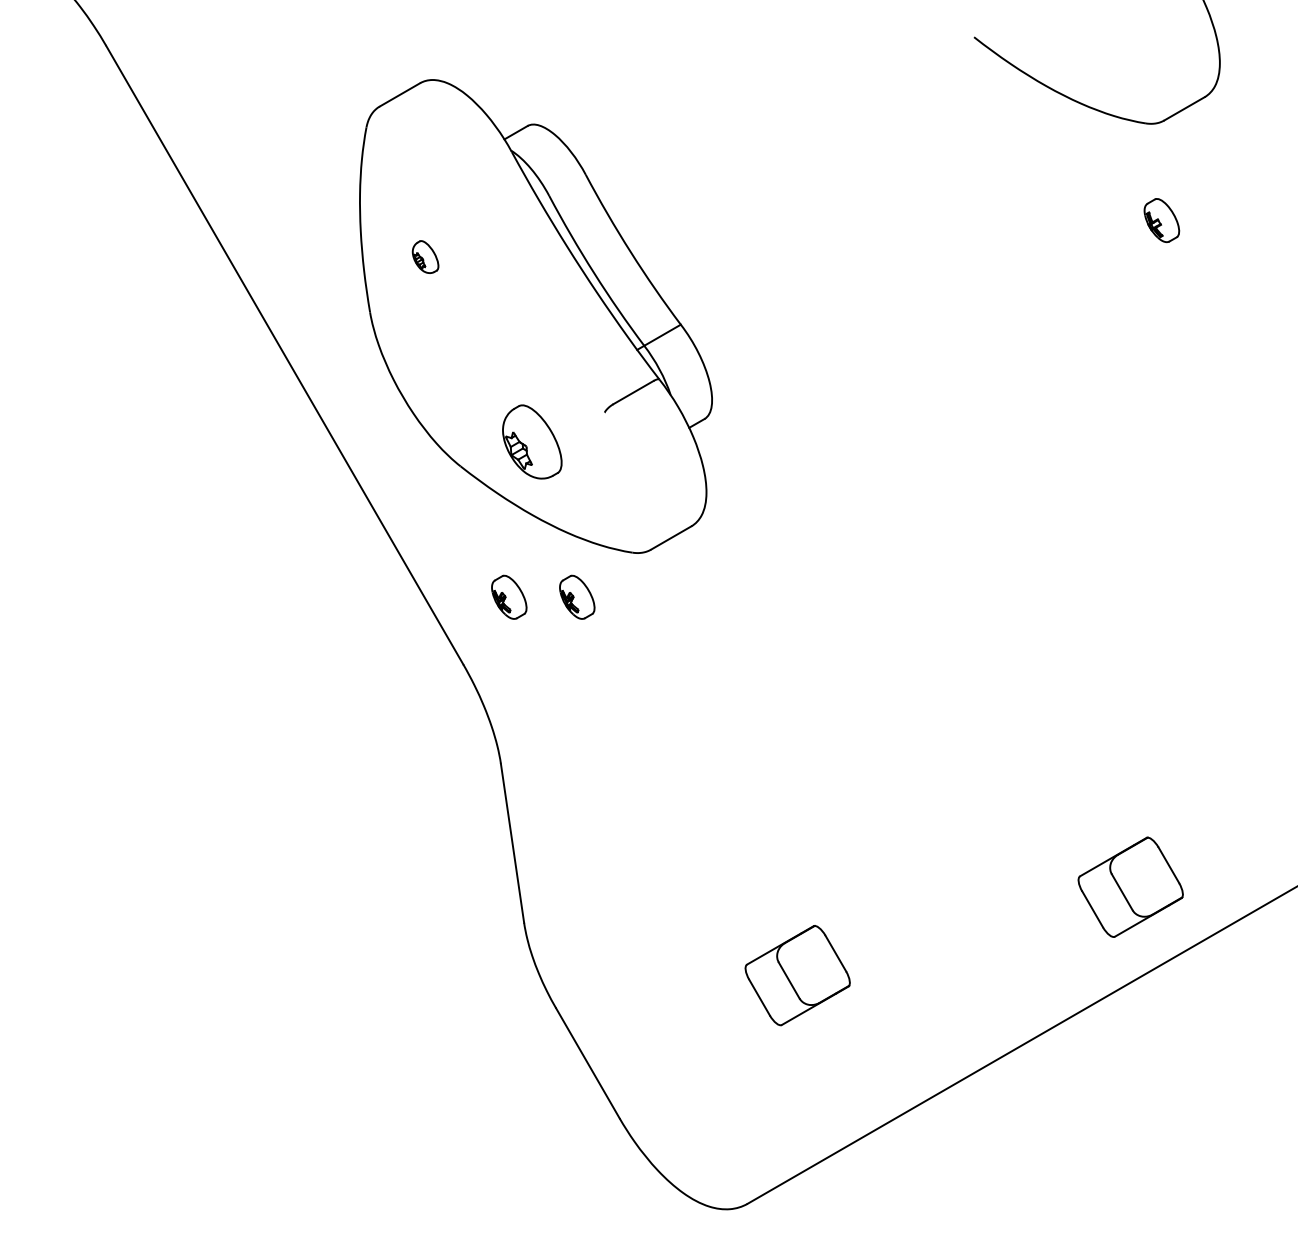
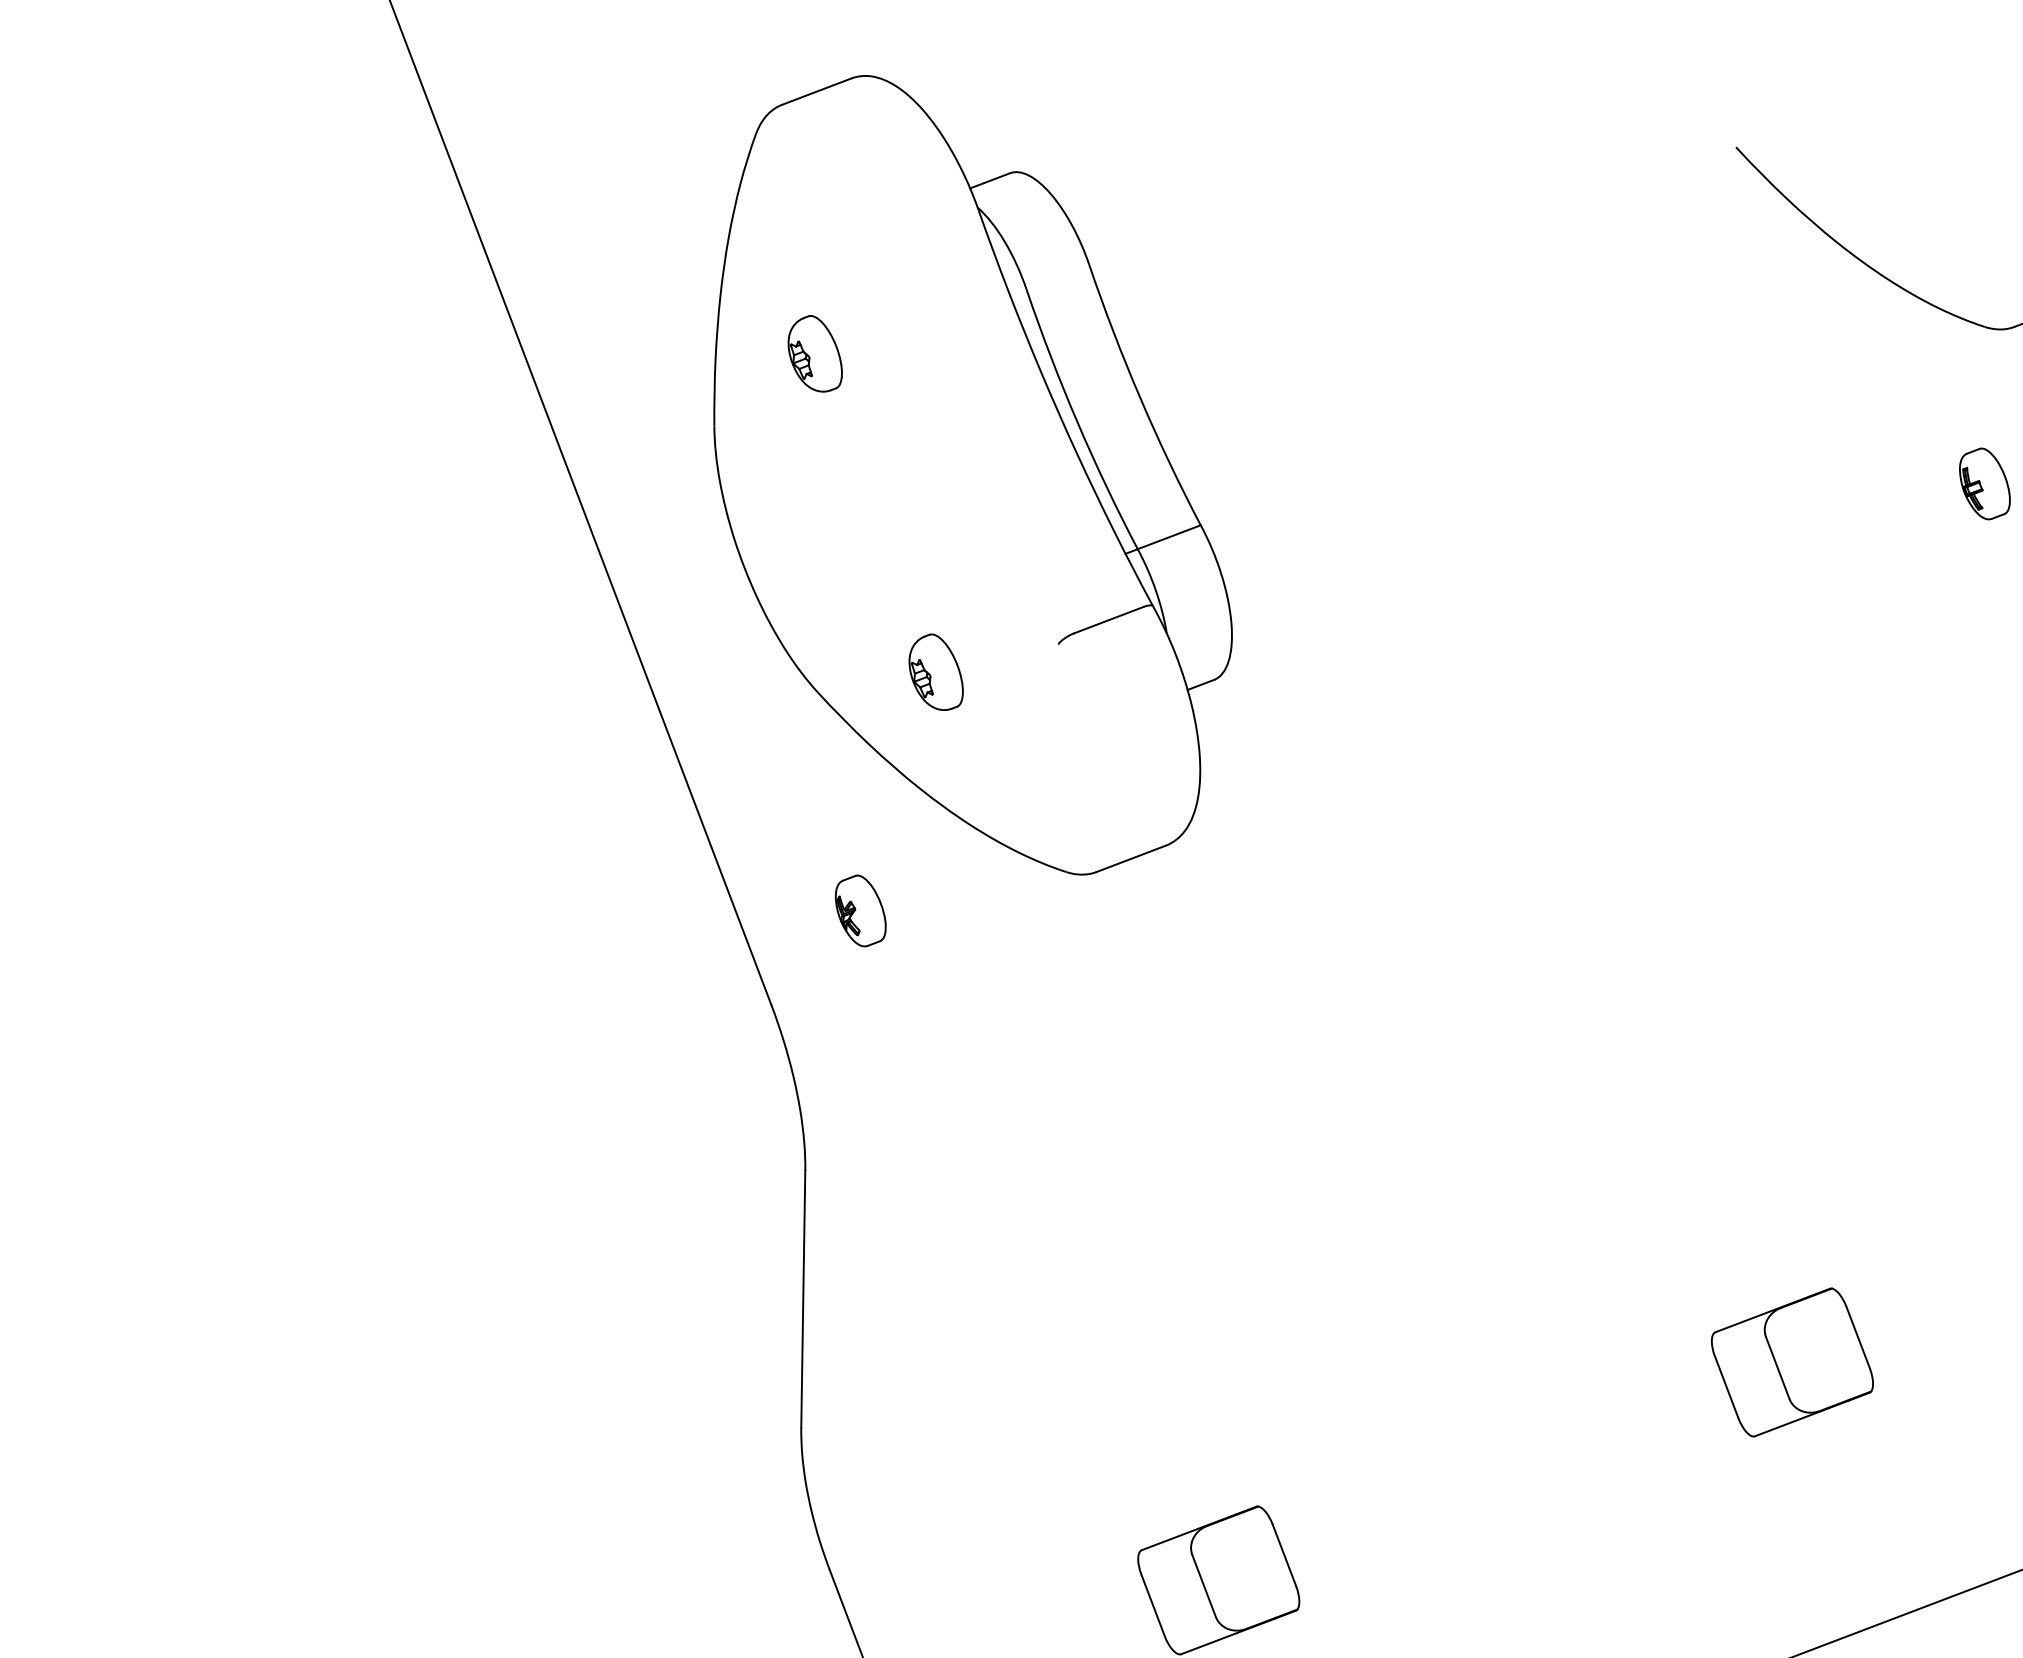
part: (425, 256) -> (815, 352), size x1.43
part: (532, 441) -> (937, 671), size x0.62
part: (577, 596) -> (968, 927), removed
part: (1130, 886) -> (1792, 1361), moved

